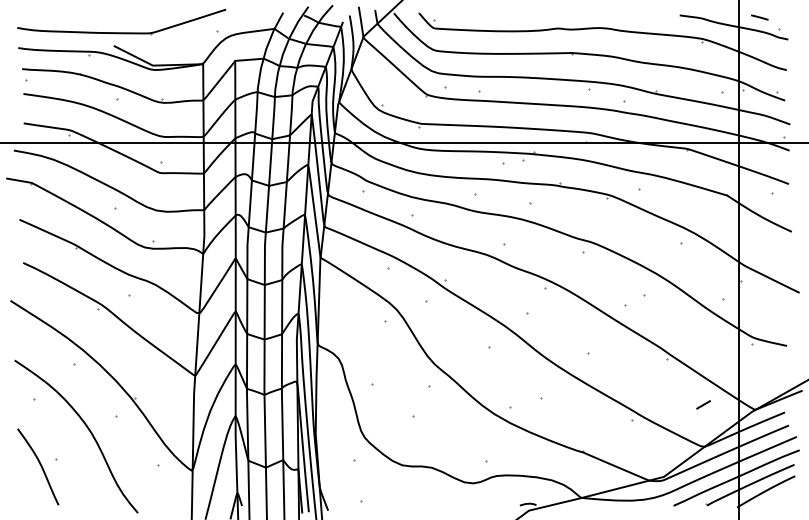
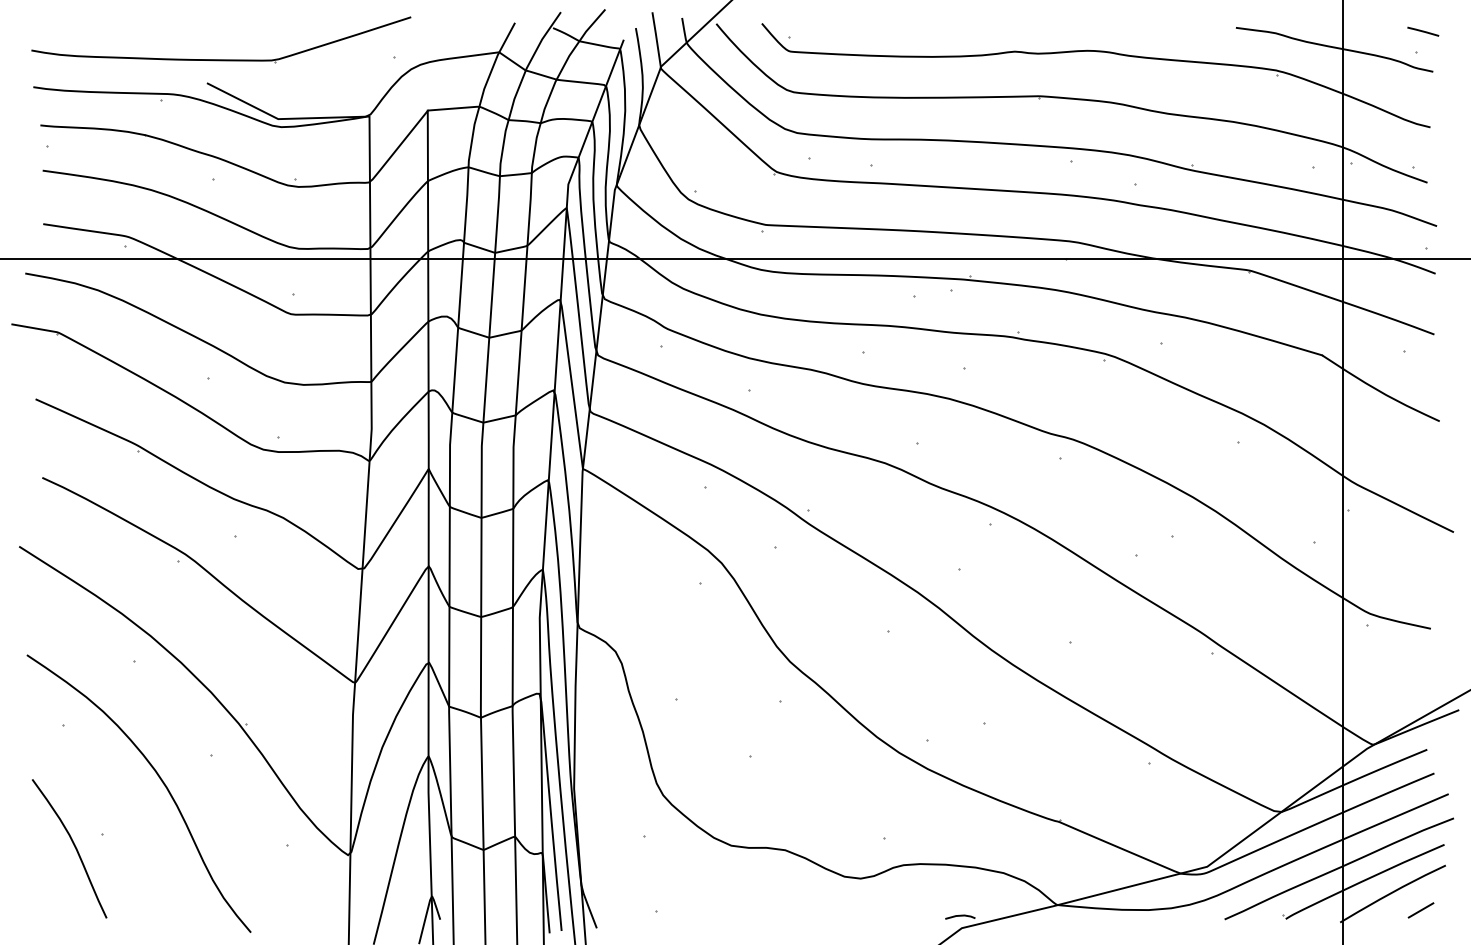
line: (759, 17) -> (1422, 31), moved
line: (703, 404) -> (1420, 909), moved

